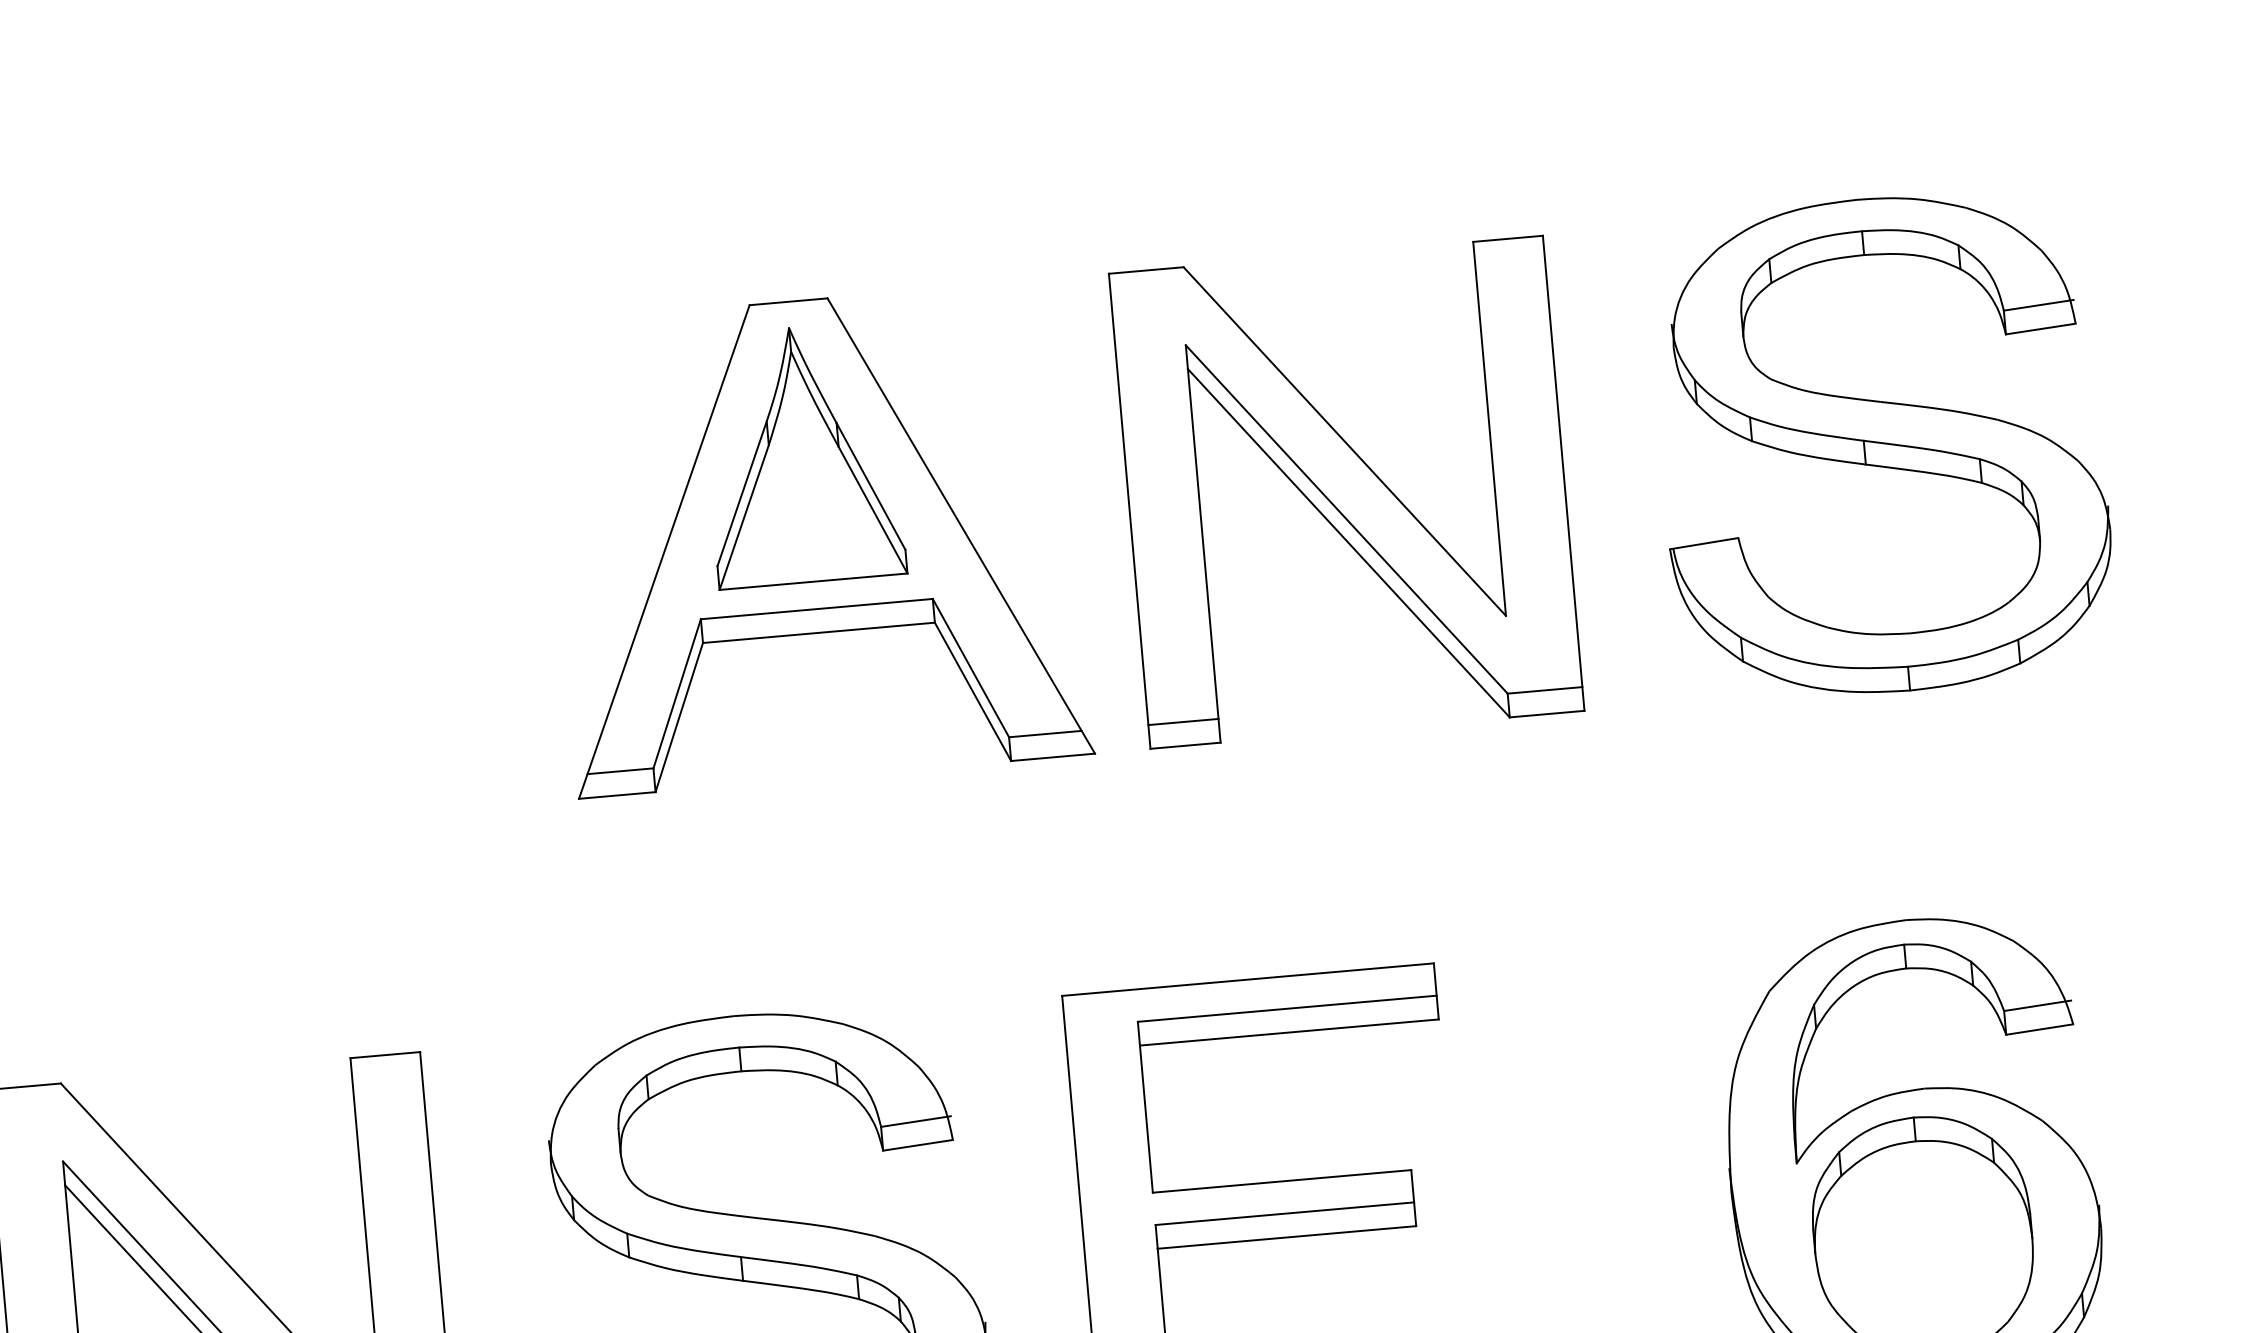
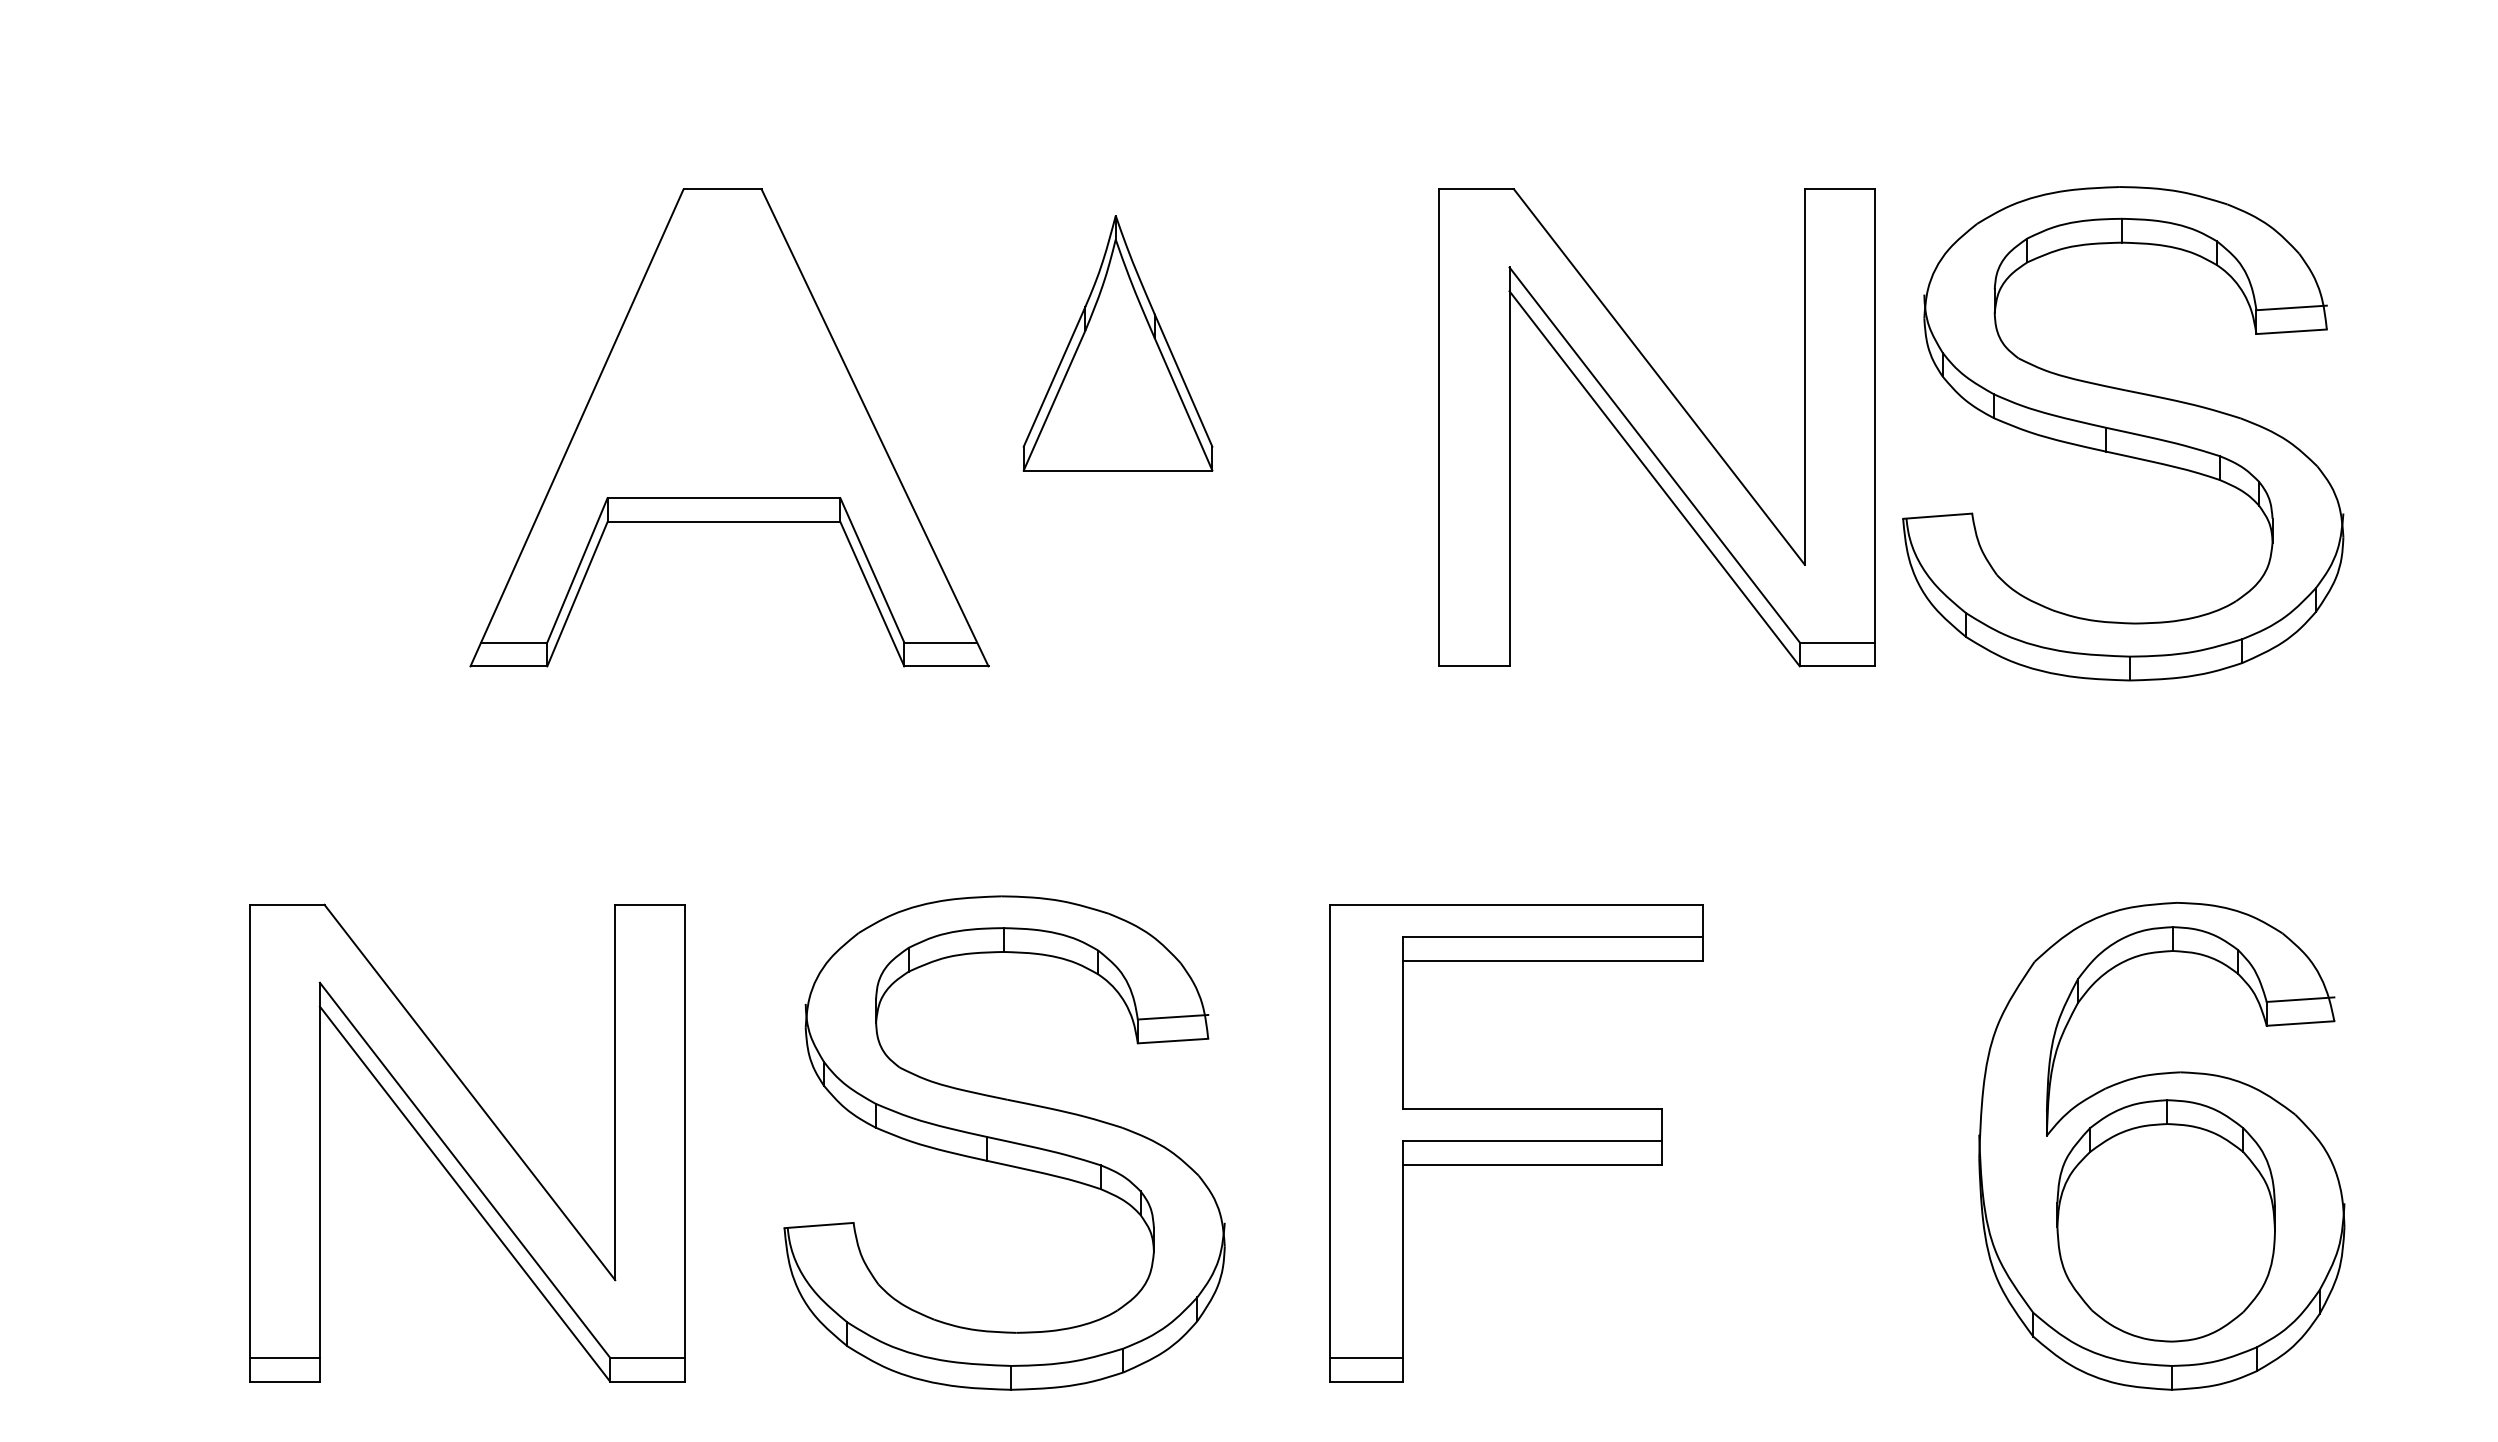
part: (1882, 445) -> (2123, 433), moved
part: (816, 538) -> (729, 427), moved
line: (1183, 721) -> (1474, 642), removed

